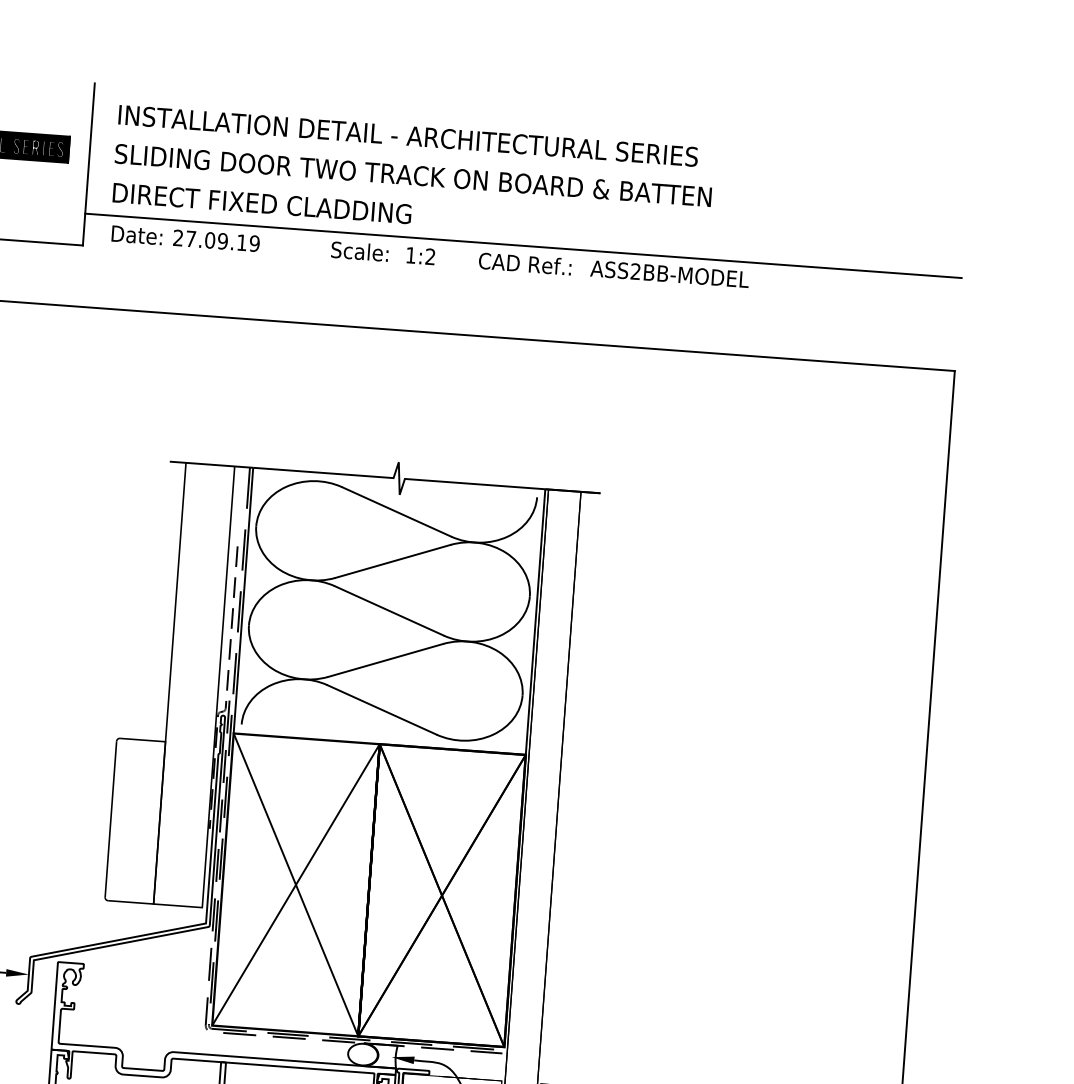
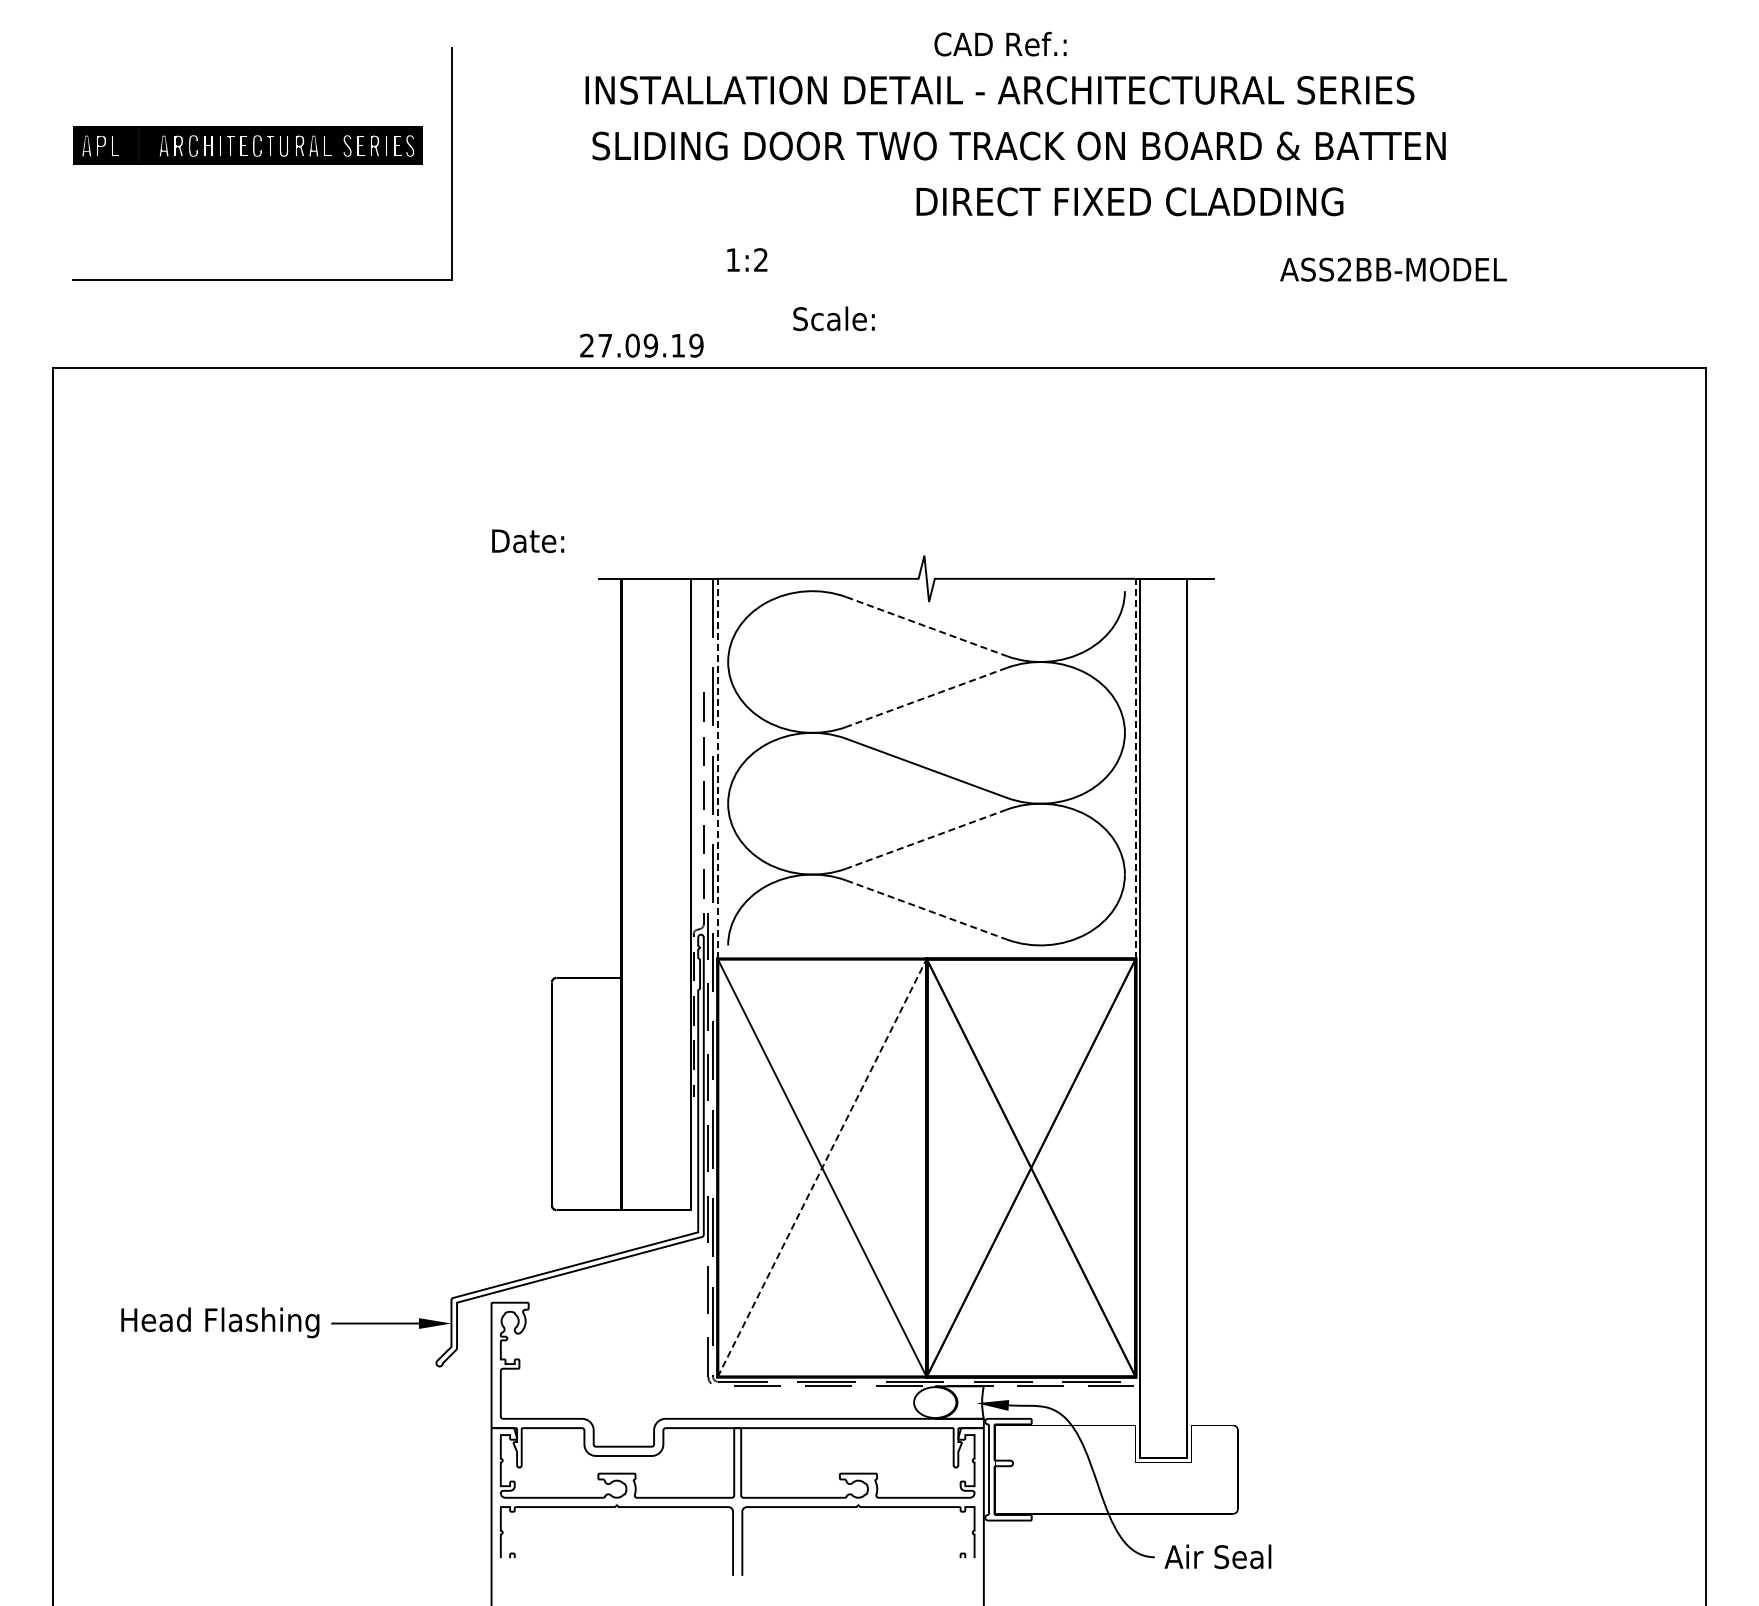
text: (408, 136) -> (999, 90), moved
text: (412, 175) -> (1018, 145), moved
text: (261, 203) -> (1129, 201), moved
text: (137, 235) -> (528, 541), moved
text: (216, 240) -> (641, 345), moved
line: (523, 245) -> (1079, 234), removed
text: (359, 251) -> (833, 318), moved
text: (421, 255) -> (747, 259), moved
text: (525, 263) -> (1000, 43), moved
text: (669, 274) -> (1393, 269), moved
line: (397, 511) -> (927, 626), solid -> dashed
line: (393, 561) -> (926, 697), solid -> dashed
line: (243, 600) -> (717, 768), solid -> dashed
line: (535, 621) -> (1135, 768), solid -> dashed
line: (385, 660) -> (926, 839), solid -> dashed
line: (382, 710) -> (927, 910), solid -> dashed
line: (296, 885) -> (822, 1168), solid -> dashed

